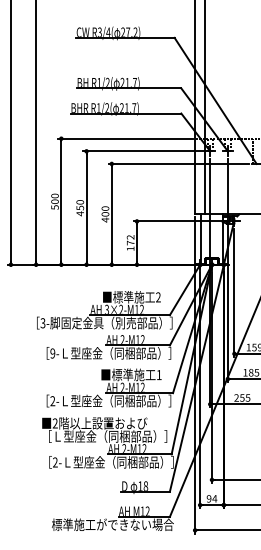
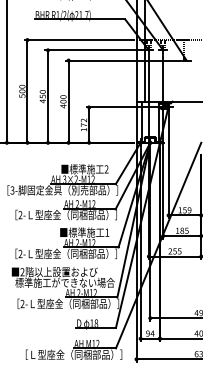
text: (52, 353) -> (20, 215), 9- -> 2-
text: (107, 436) -> (65, 282), ［Ｌ型座金（同梱部品）］ -> 標準施工ができない場合
text: (114, 524) -> (70, 354), 標準施工ができない場合 -> ［Ｌ型座金（同梱部品）］

